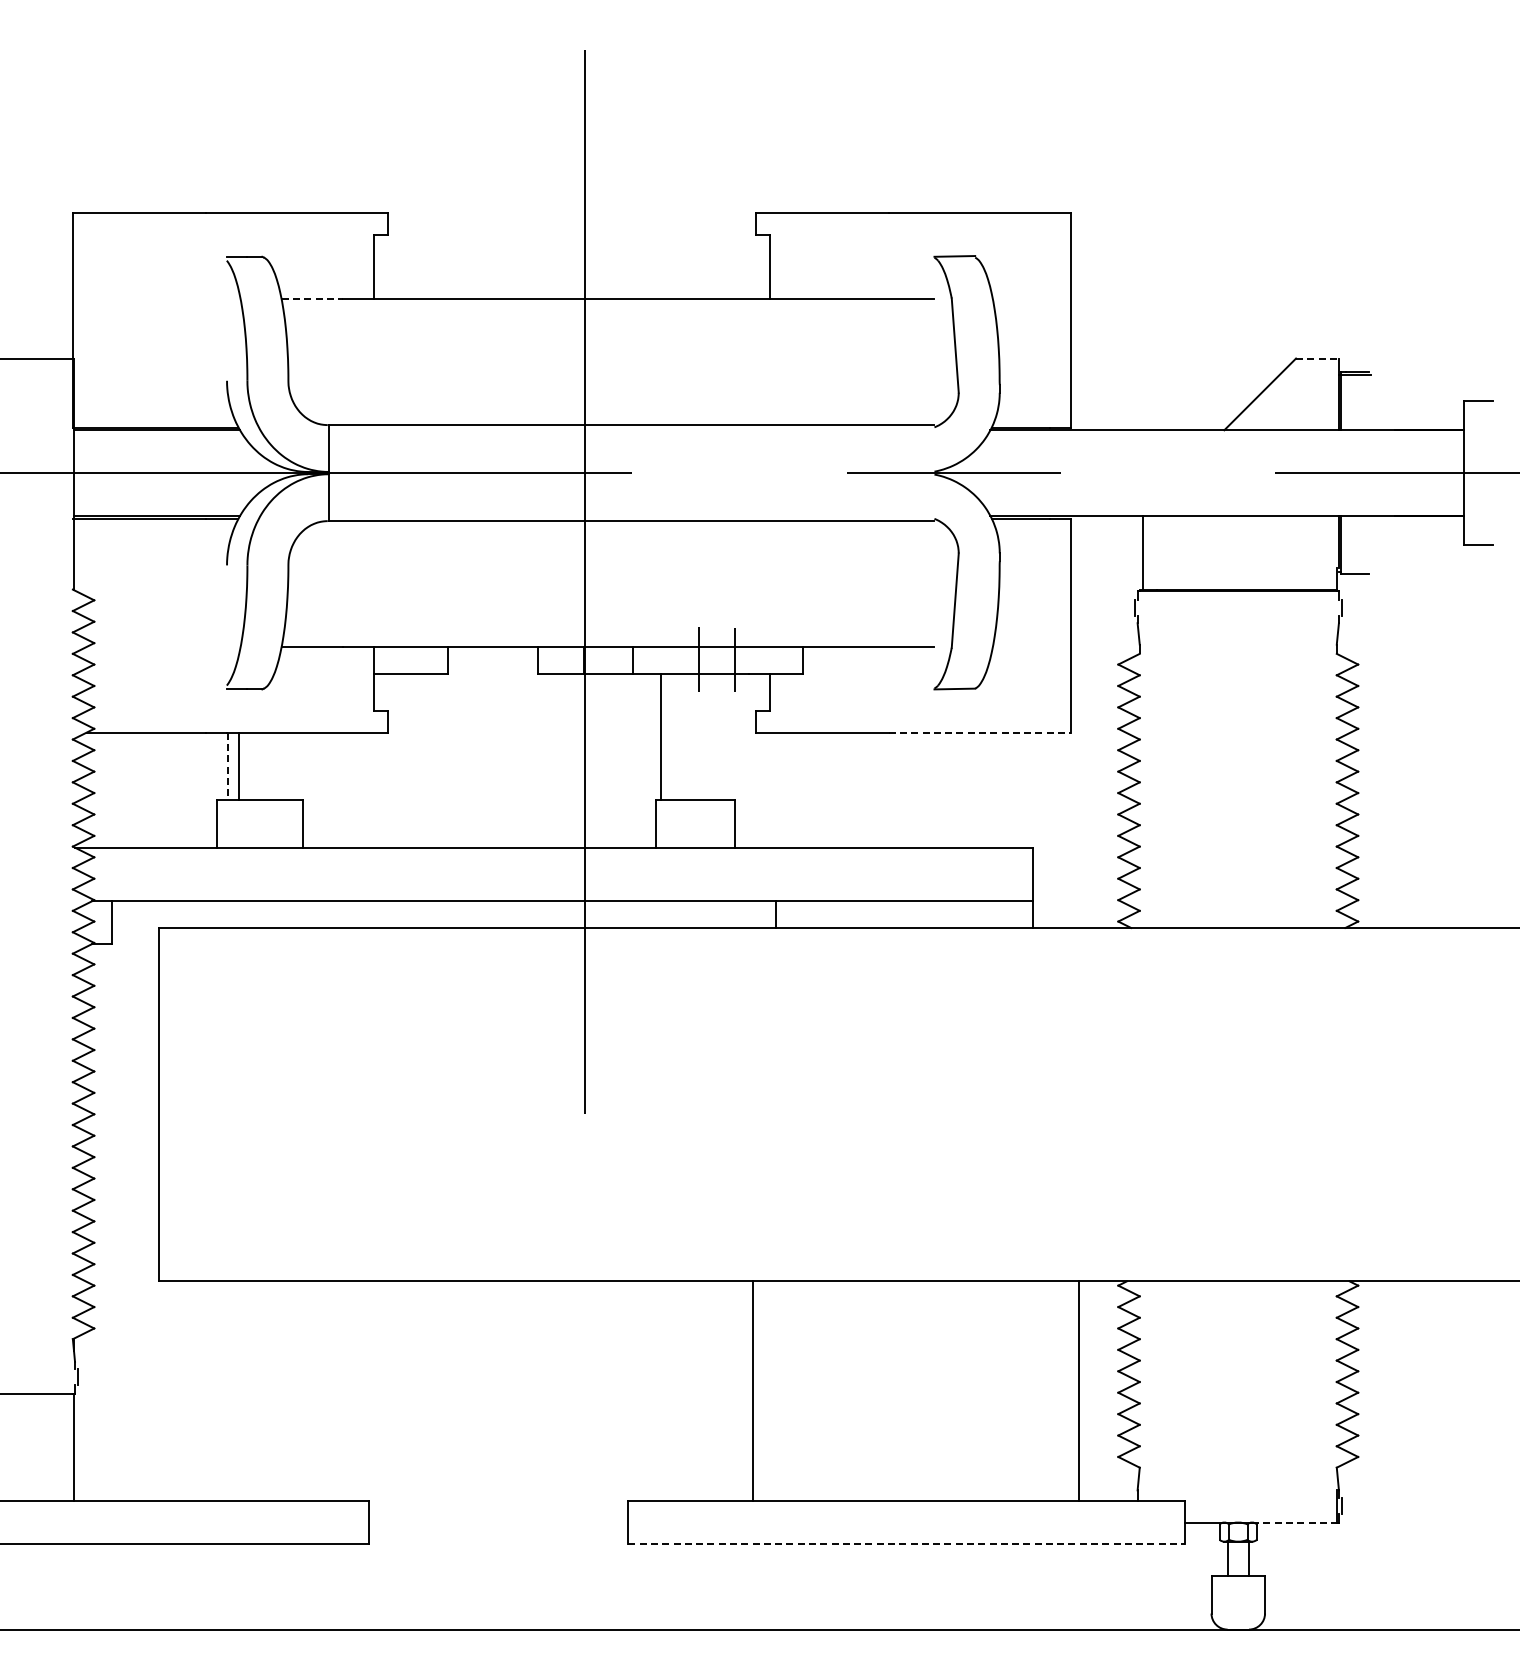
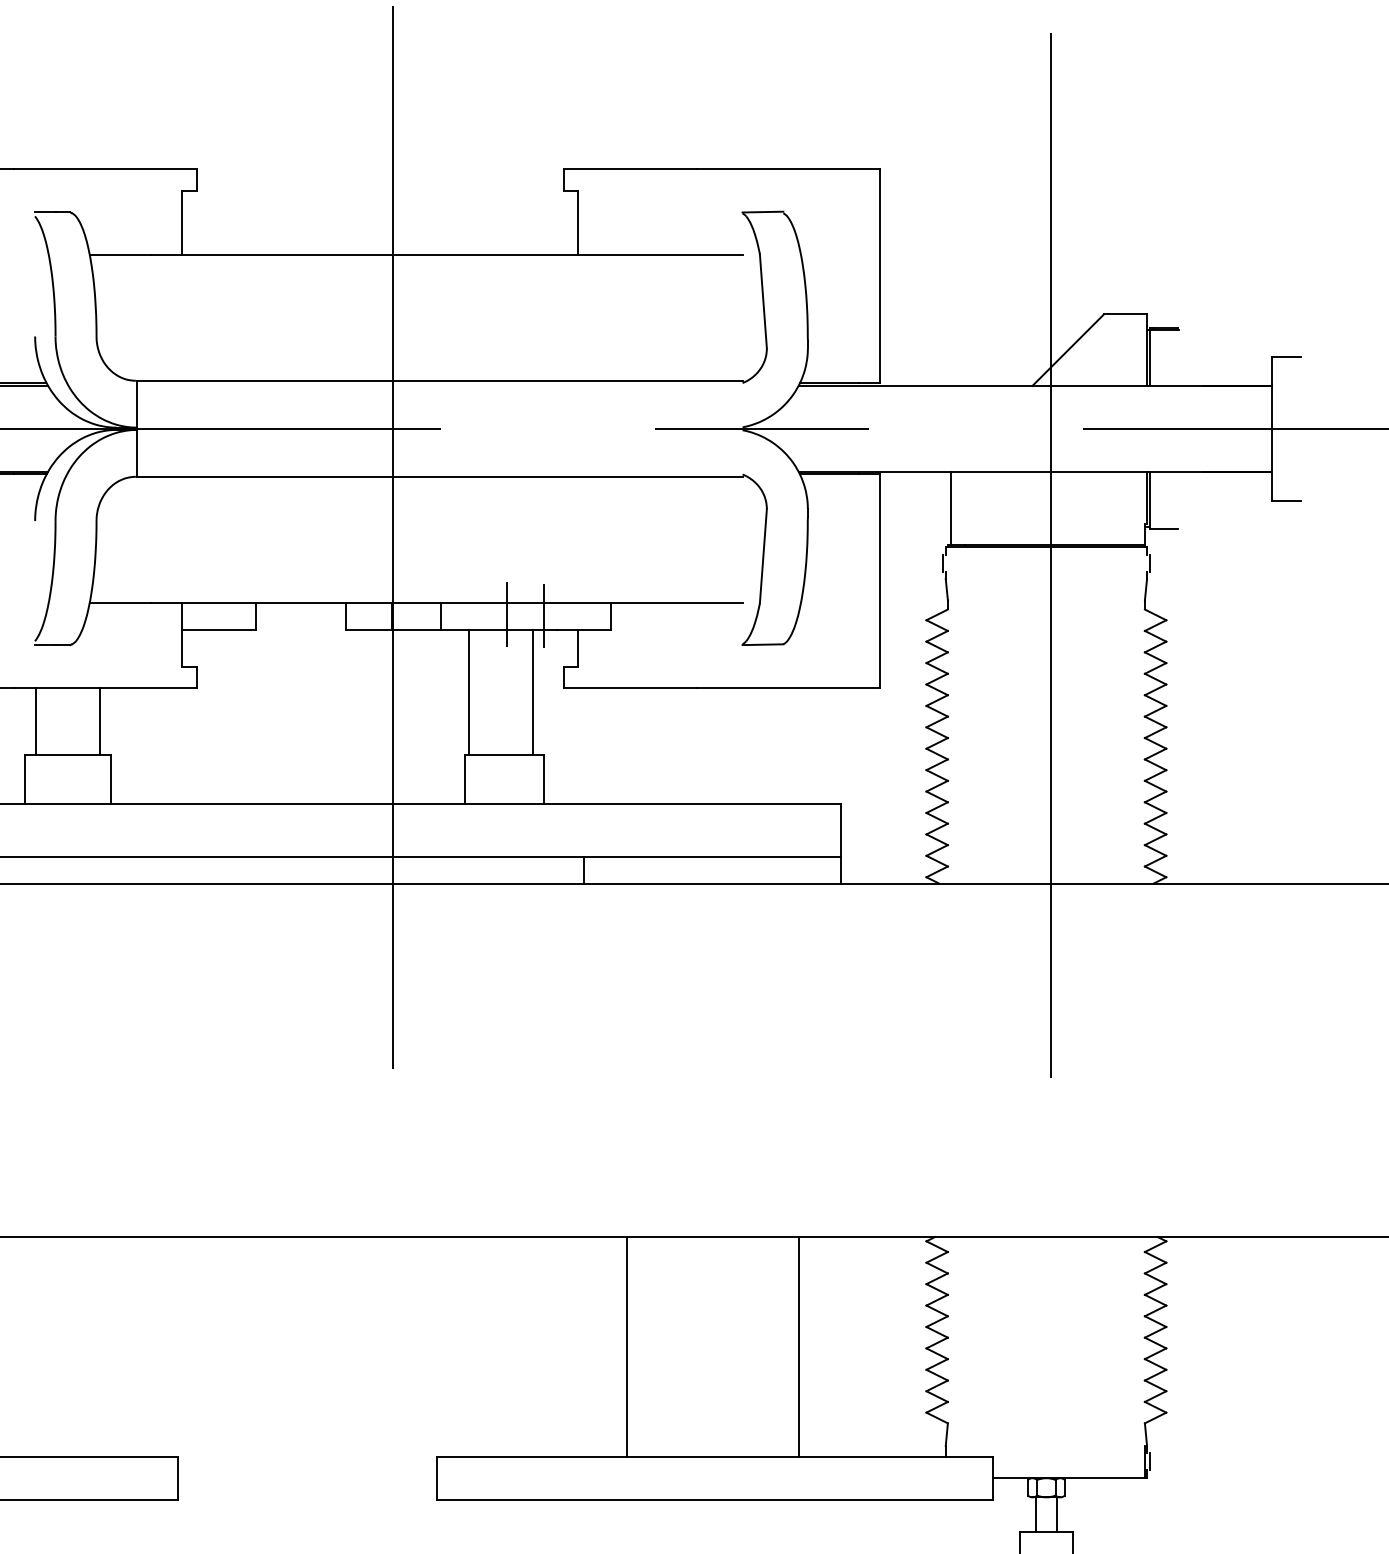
line: (312, 299) -> (120, 255), dashed -> solid
line: (1317, 358) -> (1125, 314), dashed -> solid
line: (1242, 599) -> (1050, 555), added
line: (980, 732) -> (788, 688), dashed -> solid
line: (724, 736) -> (532, 692), added
line: (239, 765) -> (100, 721), moved
line: (227, 766) -> (35, 722), dashed -> solid
line: (753, 1391) -> (627, 1347), moved
line: (1079, 1391) -> (798, 1347), moved
line: (1294, 1522) -> (1102, 1478), dashed -> solid
line: (907, 1543) -> (715, 1499), dashed -> solid

